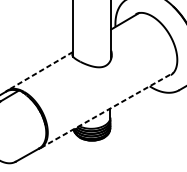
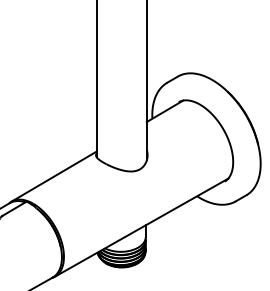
line: (39, 71) -> (53, 176), dashed -> solid
line: (107, 110) -> (141, 227), dashed -> solid

